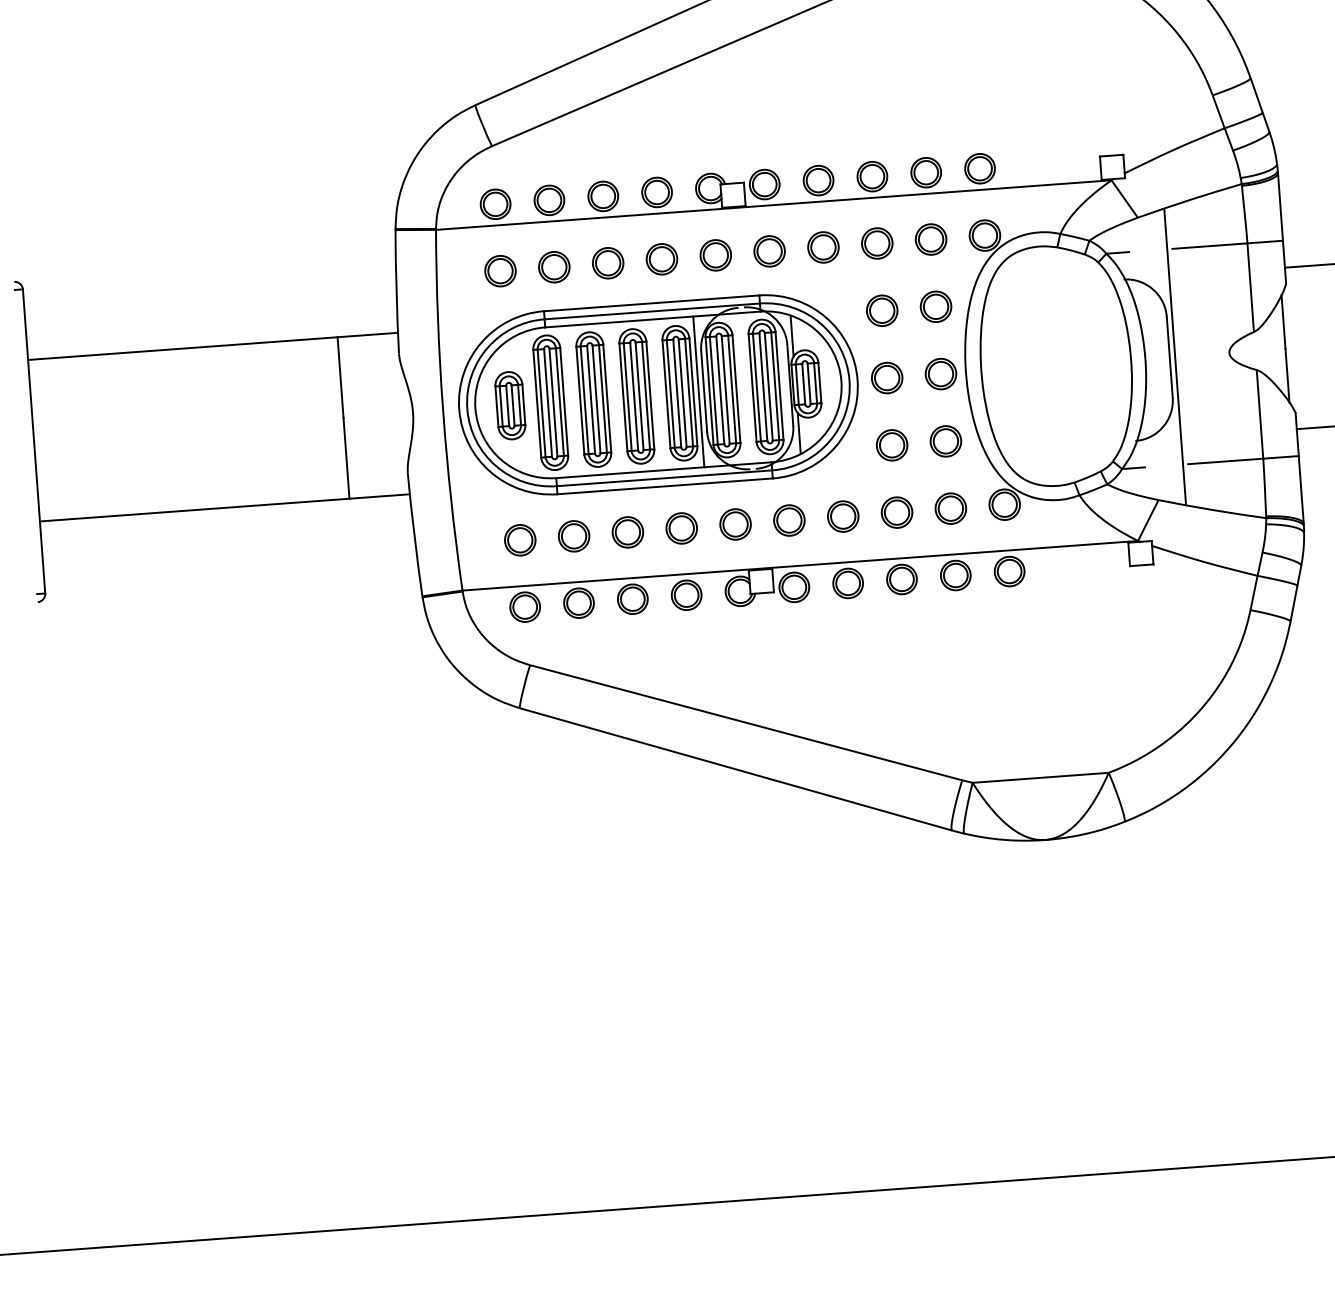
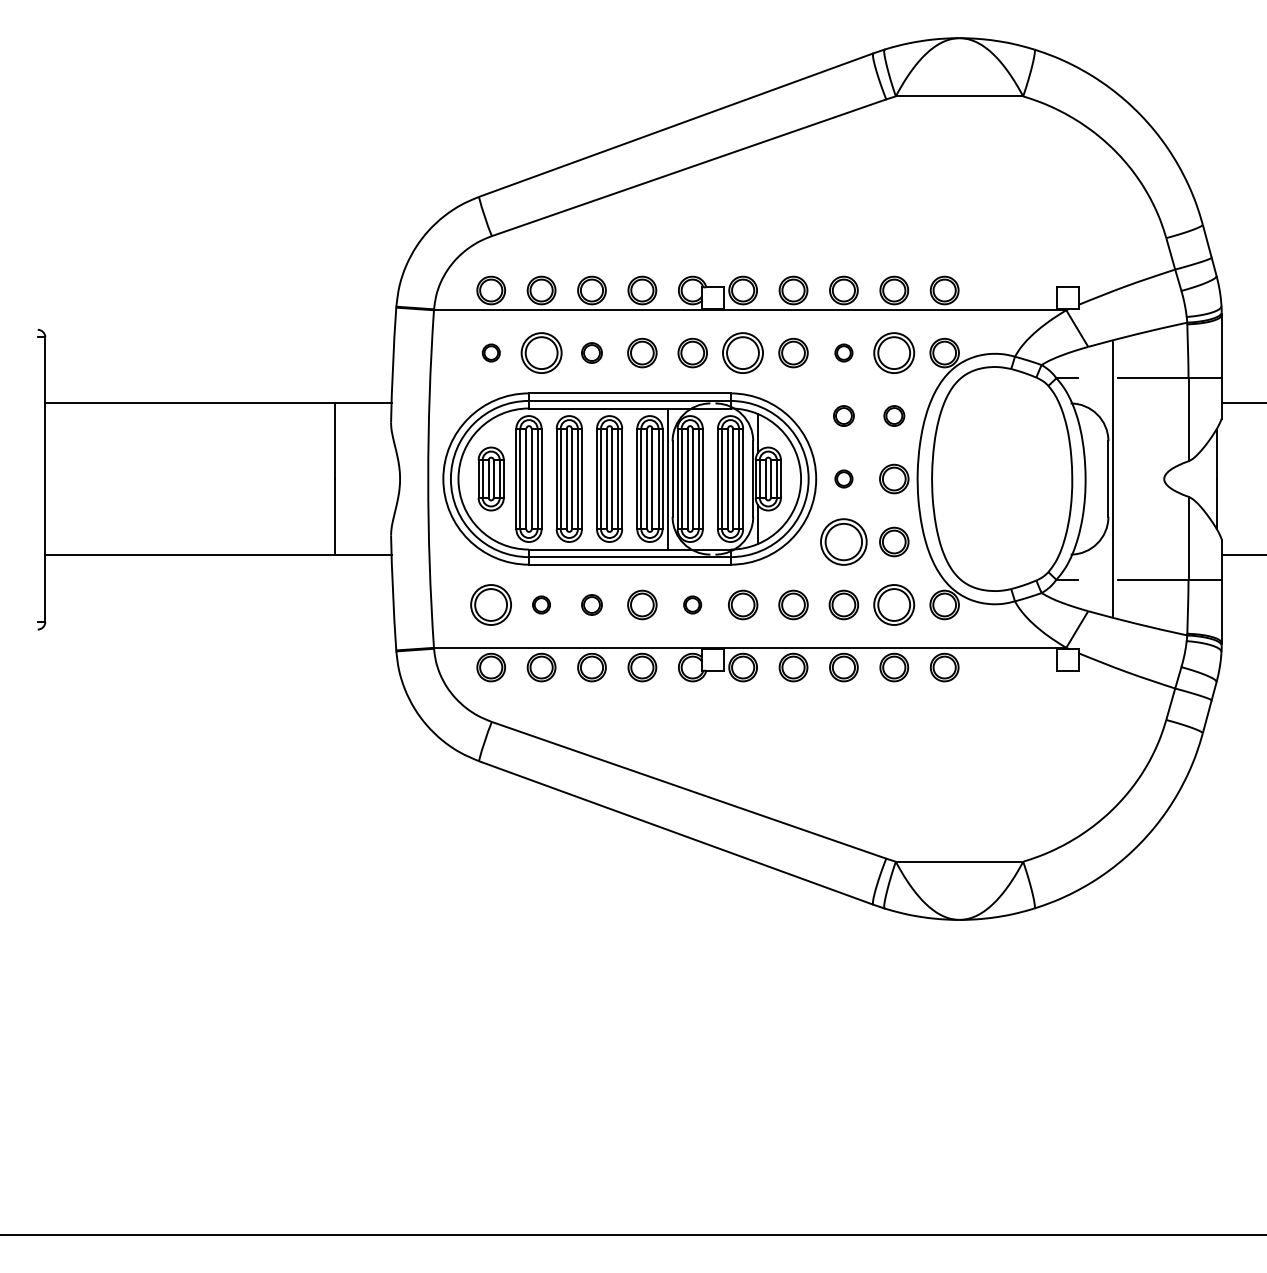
part: (931, 238) -> (894, 352), size x1.4
part: (876, 242) -> (843, 352), size x0.6
part: (769, 250) -> (743, 352), size x1.4
part: (607, 262) -> (591, 352), size x0.7
part: (554, 266) -> (541, 352), size x1.4
part: (500, 270) -> (491, 352), size x0.6
part: (936, 306) -> (894, 415), size x0.7
part: (881, 310) -> (843, 415), size x0.7
part: (886, 377) -> (843, 478), size x0.6
part: (891, 444) -> (843, 541), size x1.6
part: (951, 508) -> (894, 604), size x1.4
part: (735, 523) -> (692, 604), size x0.6
part: (627, 531) -> (591, 604), size x0.7
part: (573, 535) -> (541, 604), size x0.6
part: (520, 539) -> (491, 604), size x1.4

